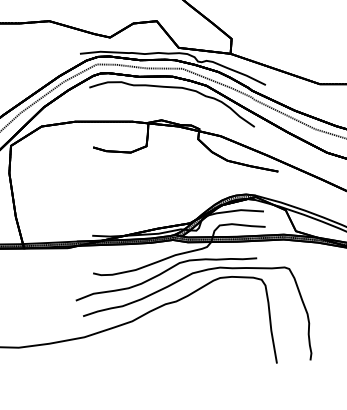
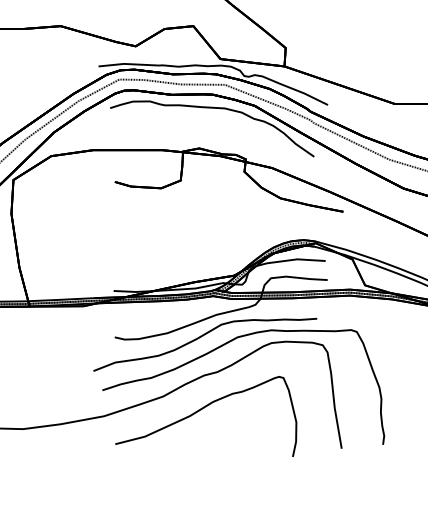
curve: (165, 331) -> (204, 409), added

